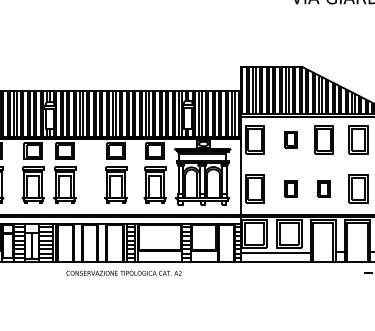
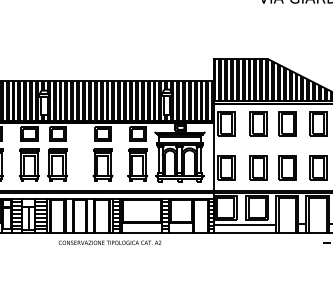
part: (290, 139) -> (258, 123), size x1.67
part: (290, 188) -> (258, 167), size x1.67
part: (323, 188) -> (287, 167), size x1.67

